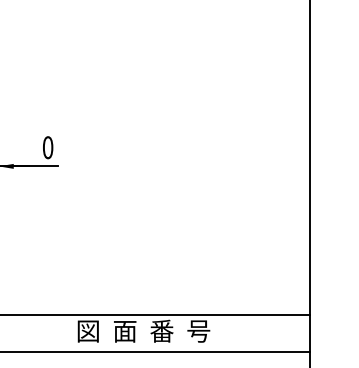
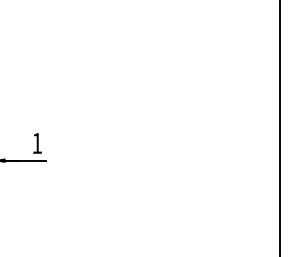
text: (48, 147) -> (37, 143), 0 -> 1

